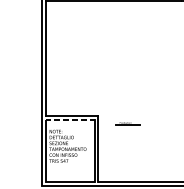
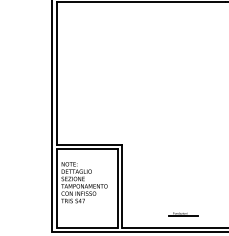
line: (70, 119) -> (87, 149), dashed -> solid
part: (128, 123) -> (183, 214), moved

